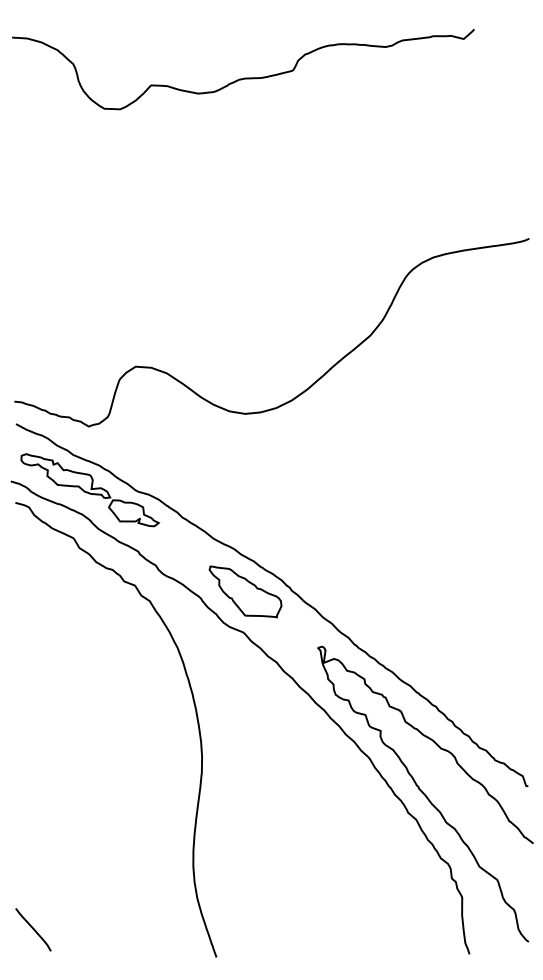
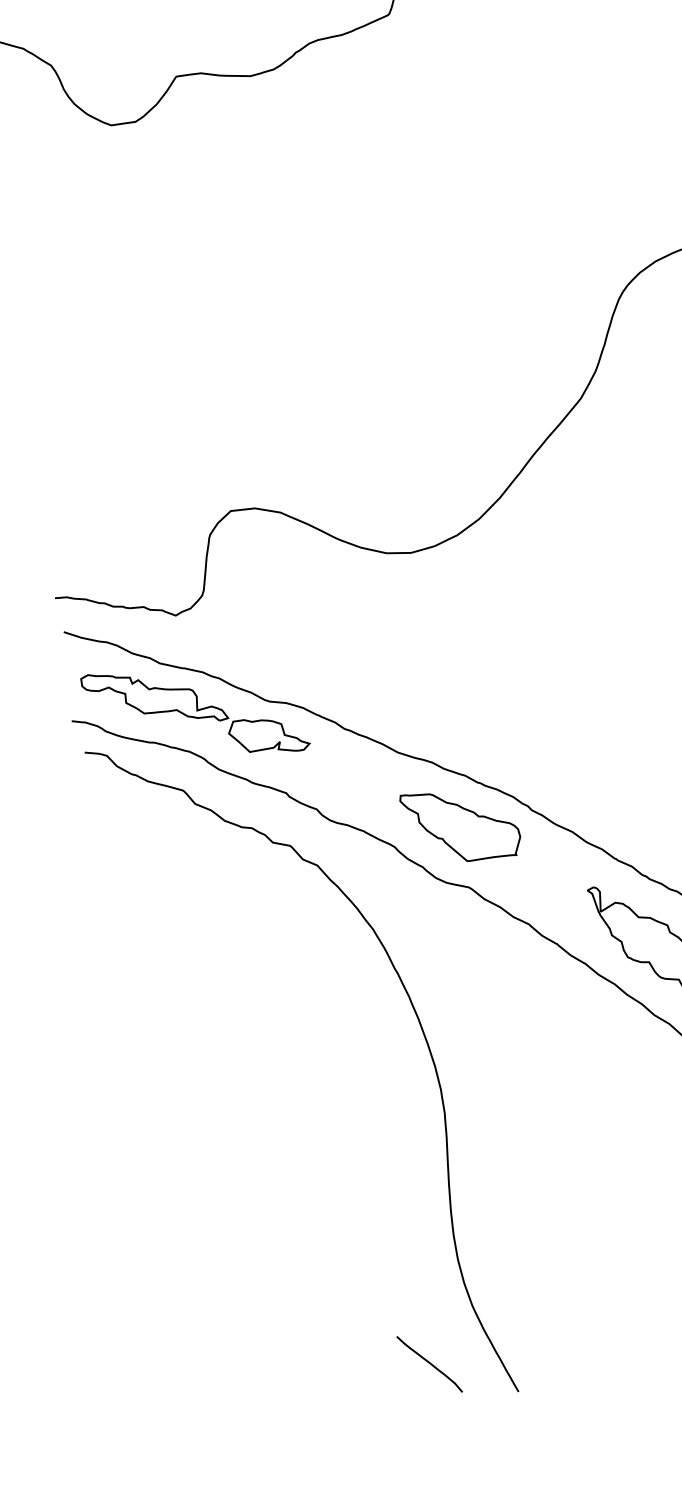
curve: (33, 929) -> (429, 1363), moved

